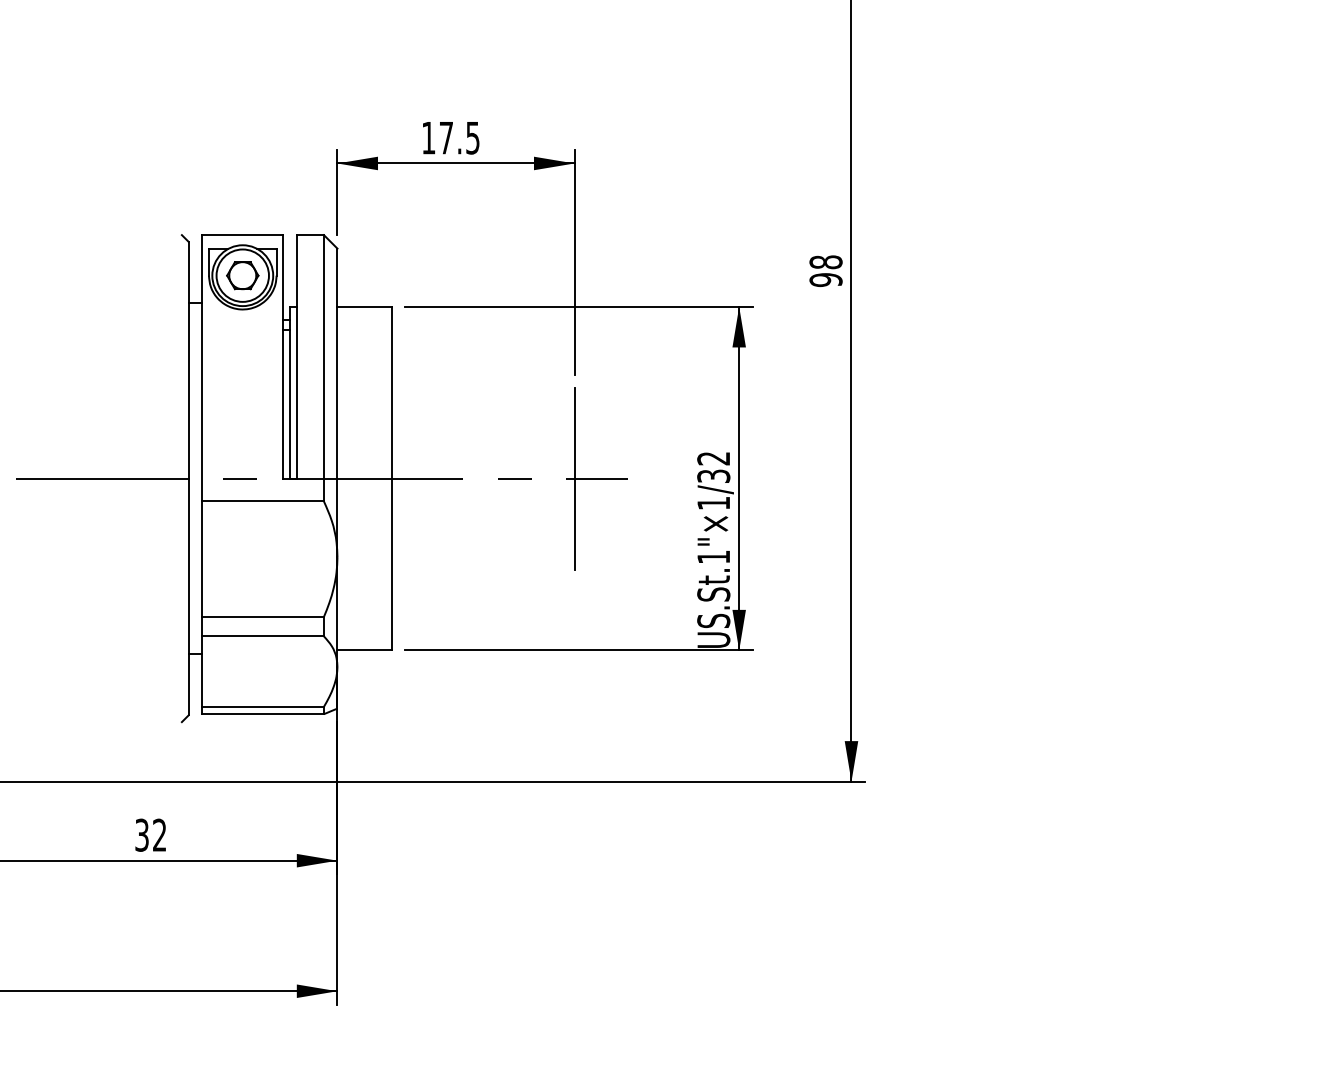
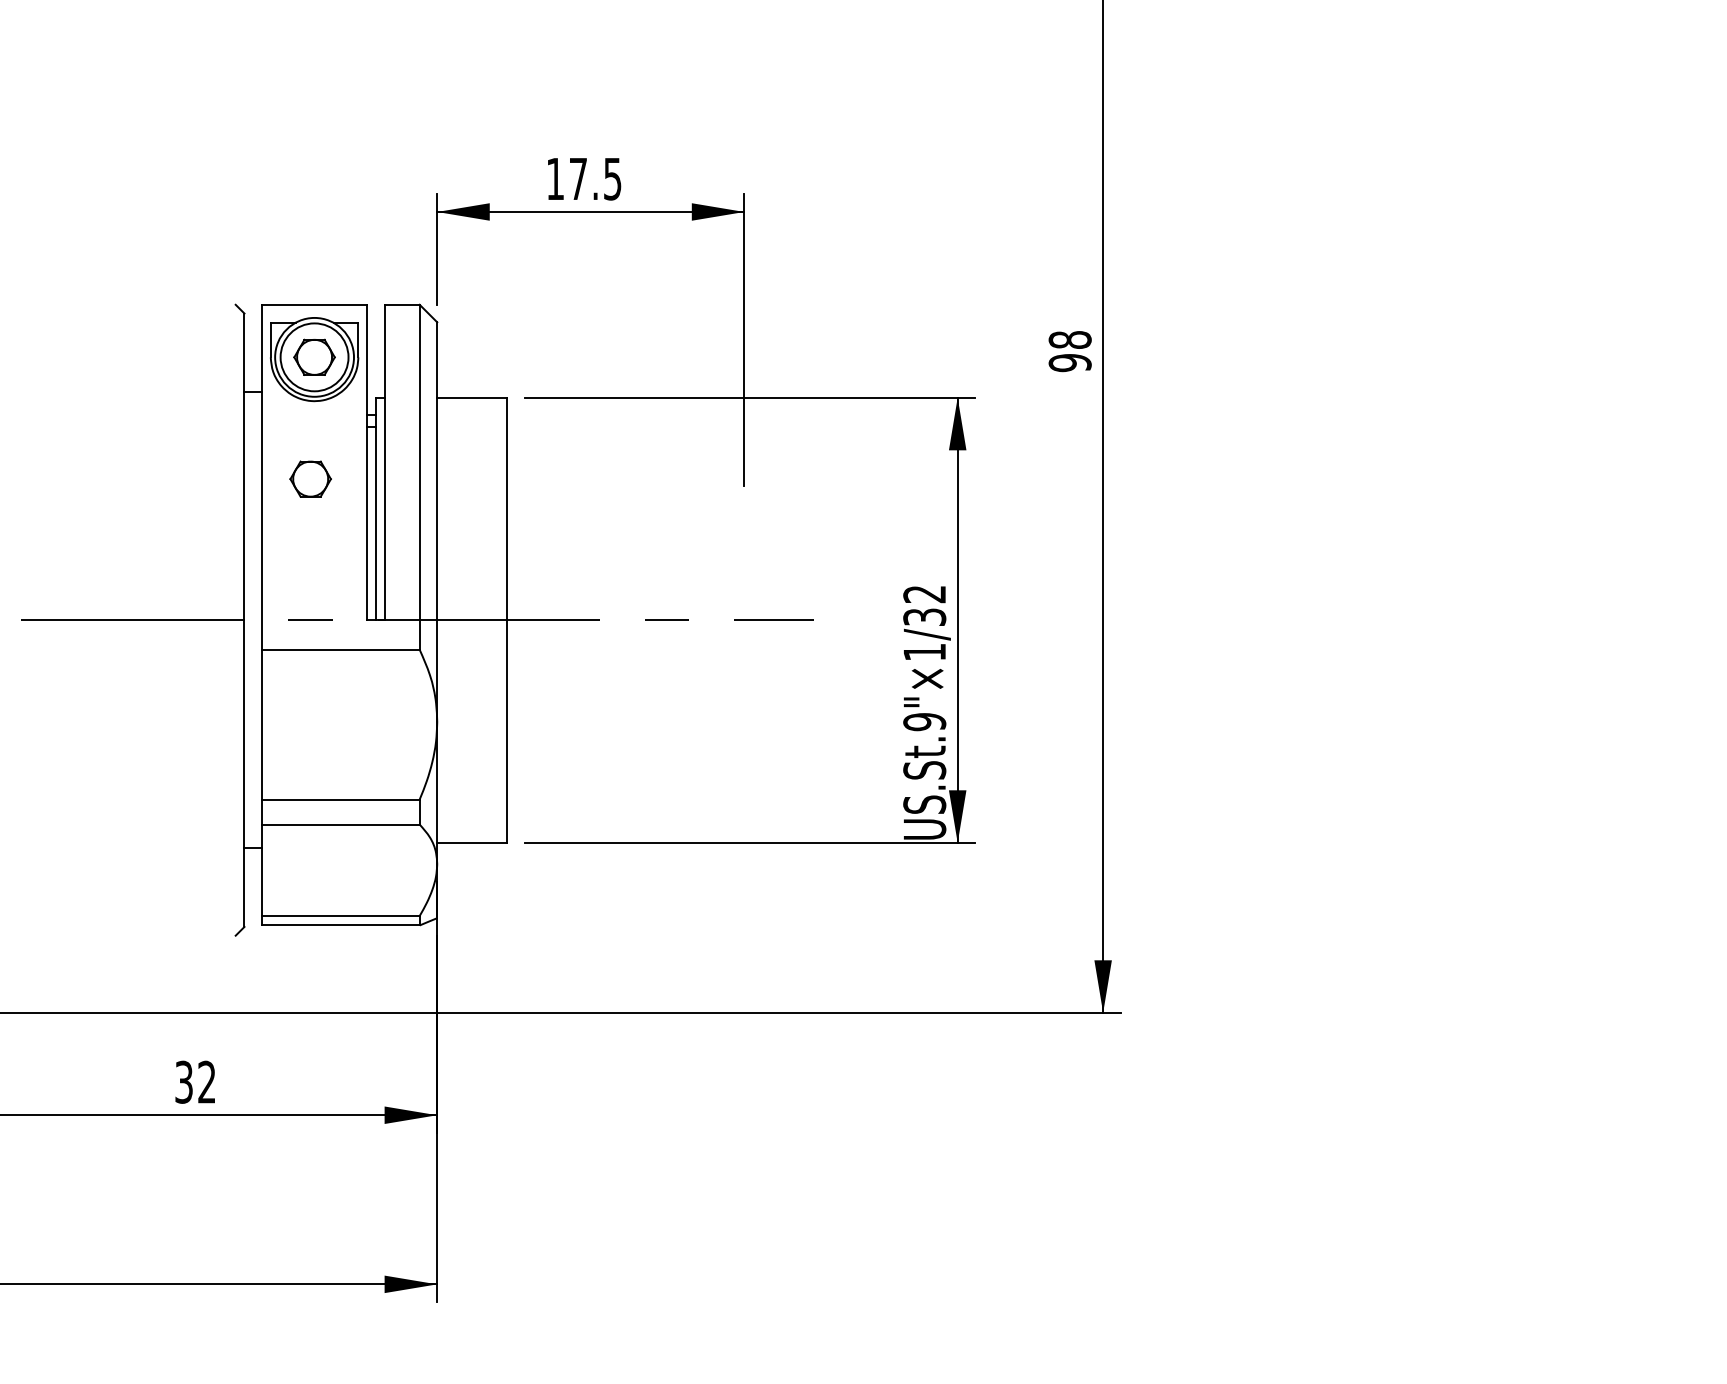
part: (239, 369) -> (310, 478), added
line: (574, 479) -> (744, 621), removed
text: (713, 557) -> (924, 722), US.St.1"×1/32 -> US.St.9"×1/32

